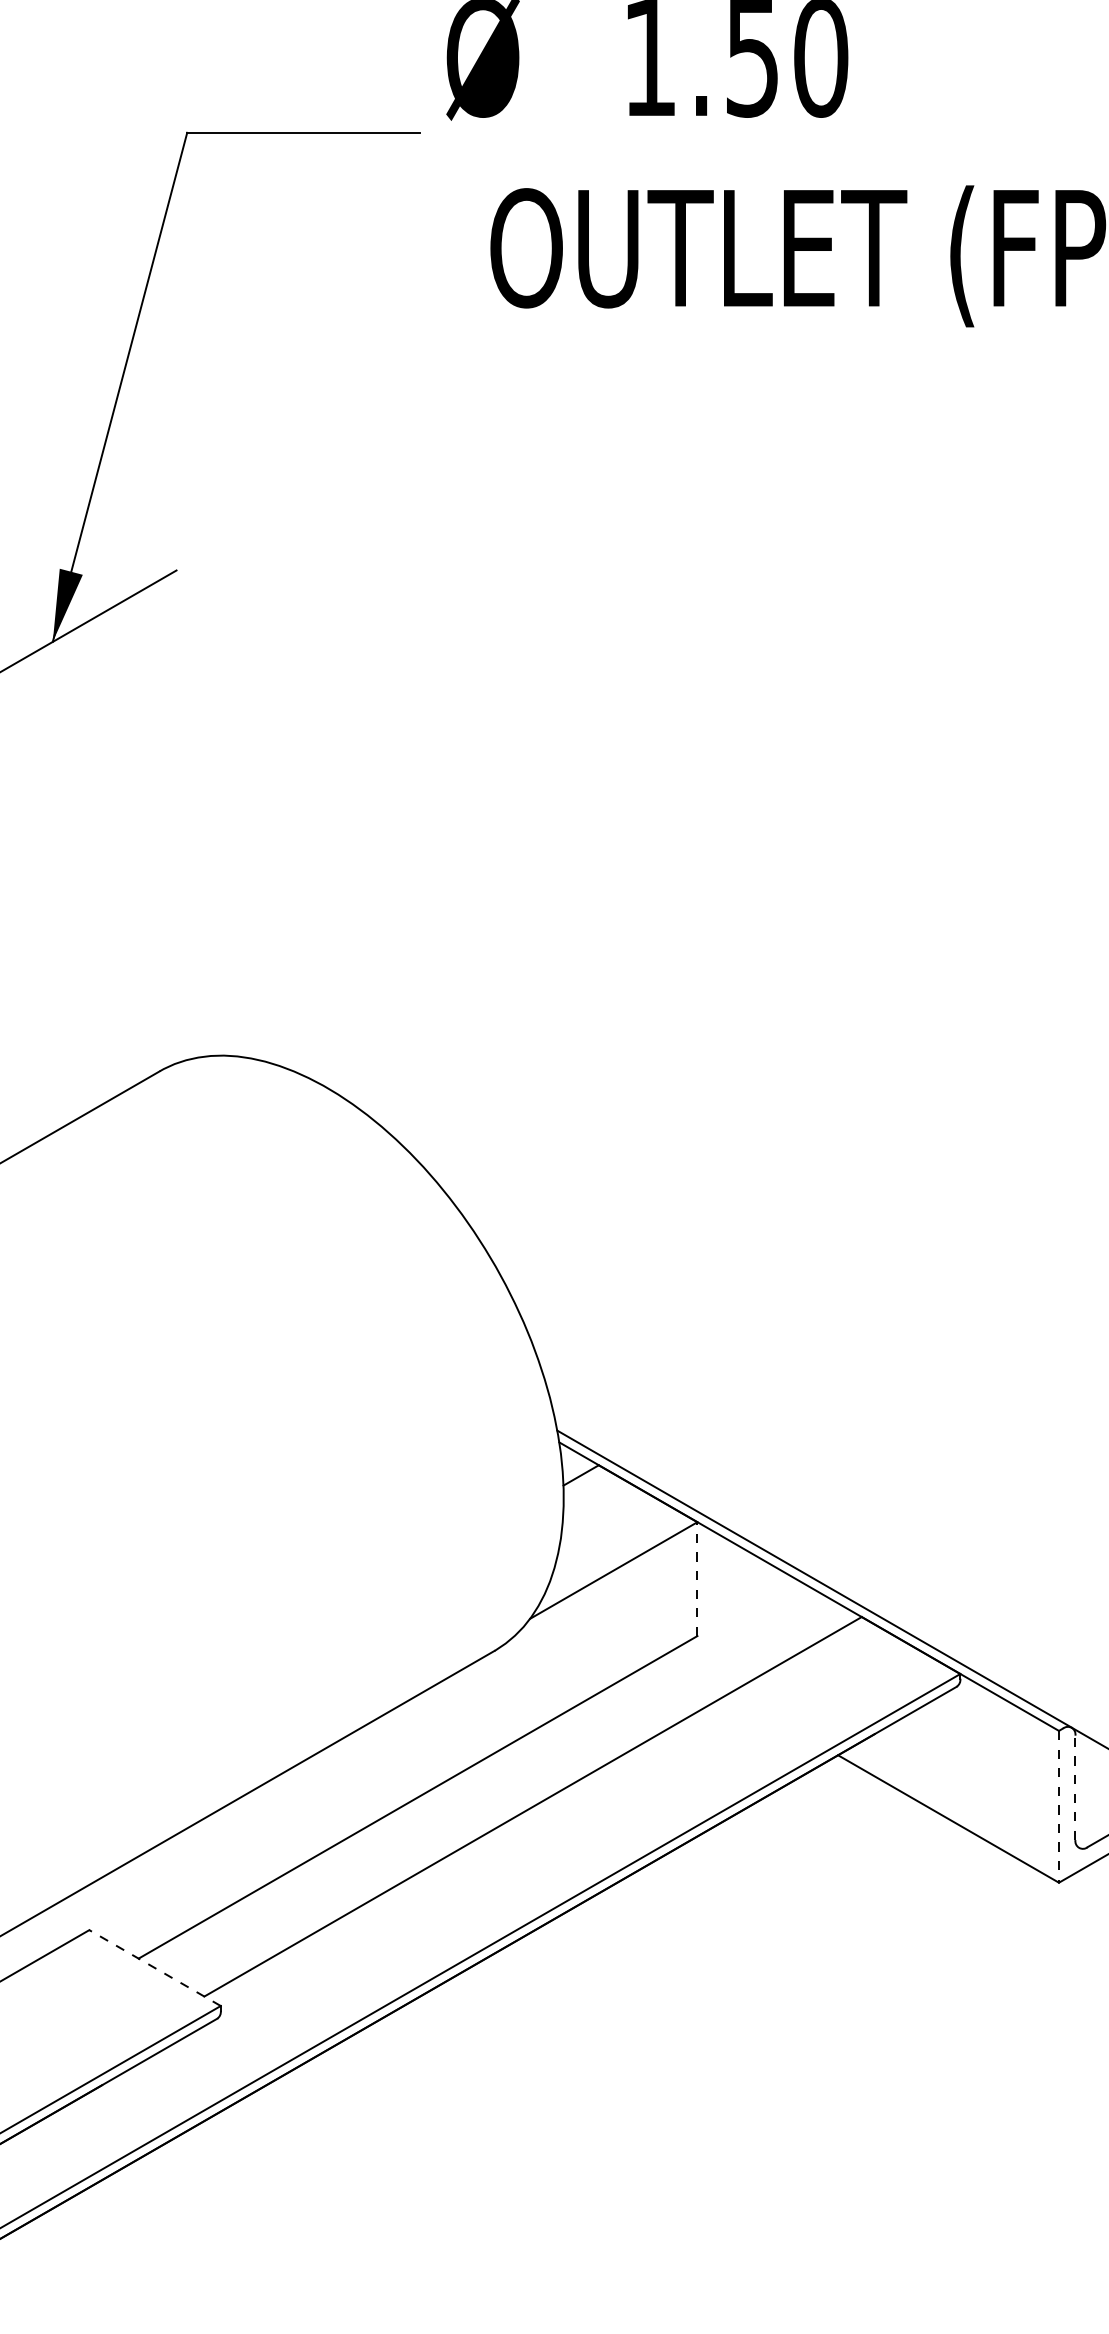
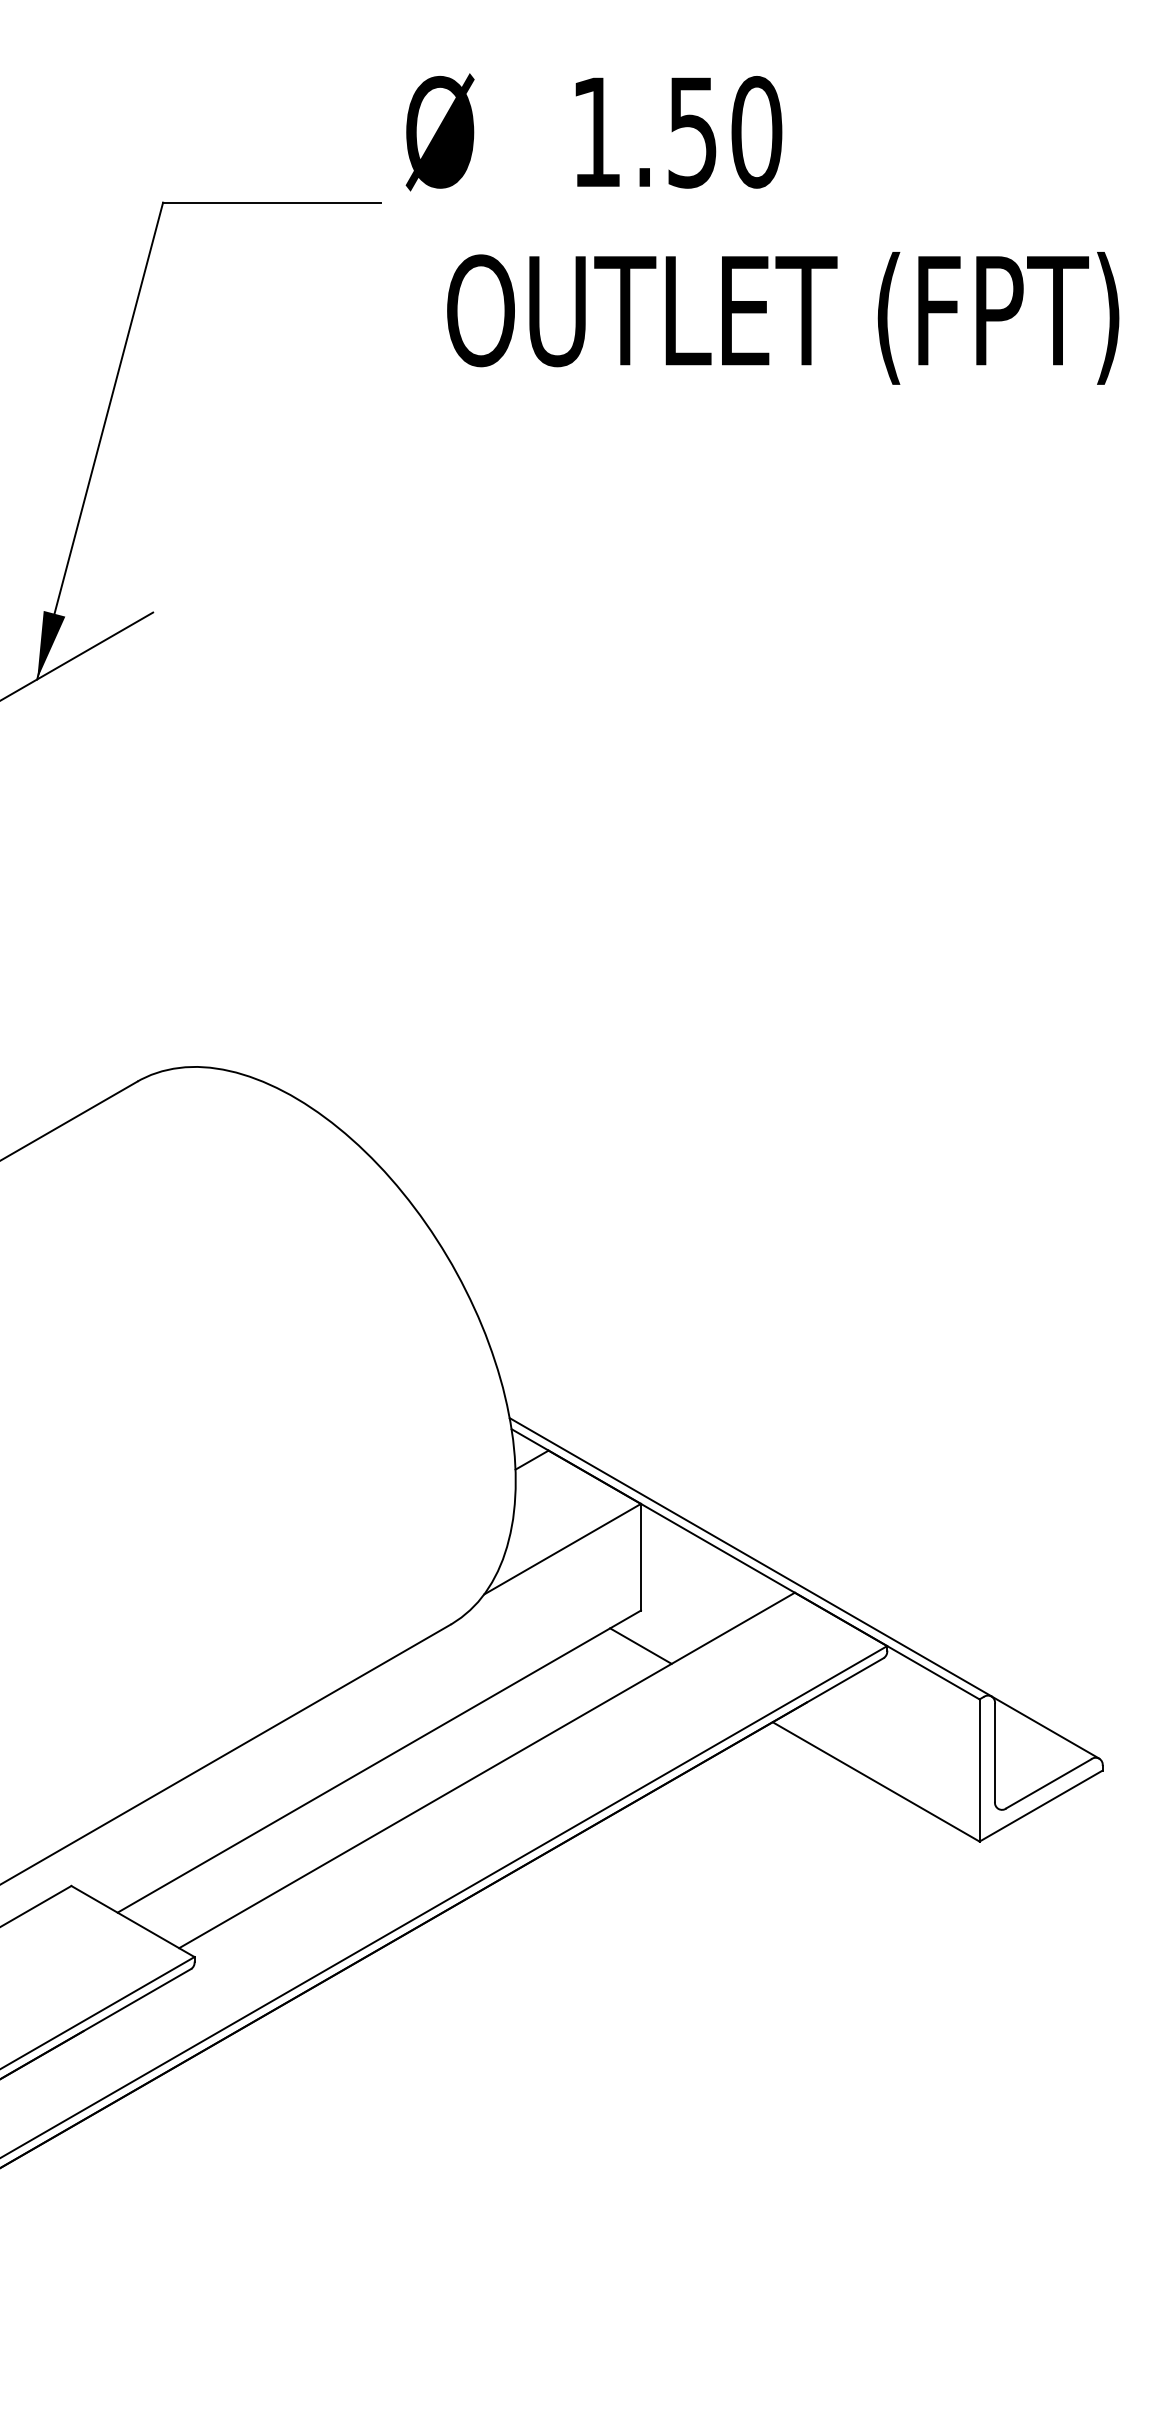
line: (696, 1578) -> (640, 1556), dashed -> solid
line: (696, 1673) -> (640, 1645), added
line: (1075, 1787) -> (995, 1752), dashed -> solid
line: (1058, 1807) -> (979, 1771), dashed -> solid
line: (154, 1968) -> (132, 1921), dashed -> solid

